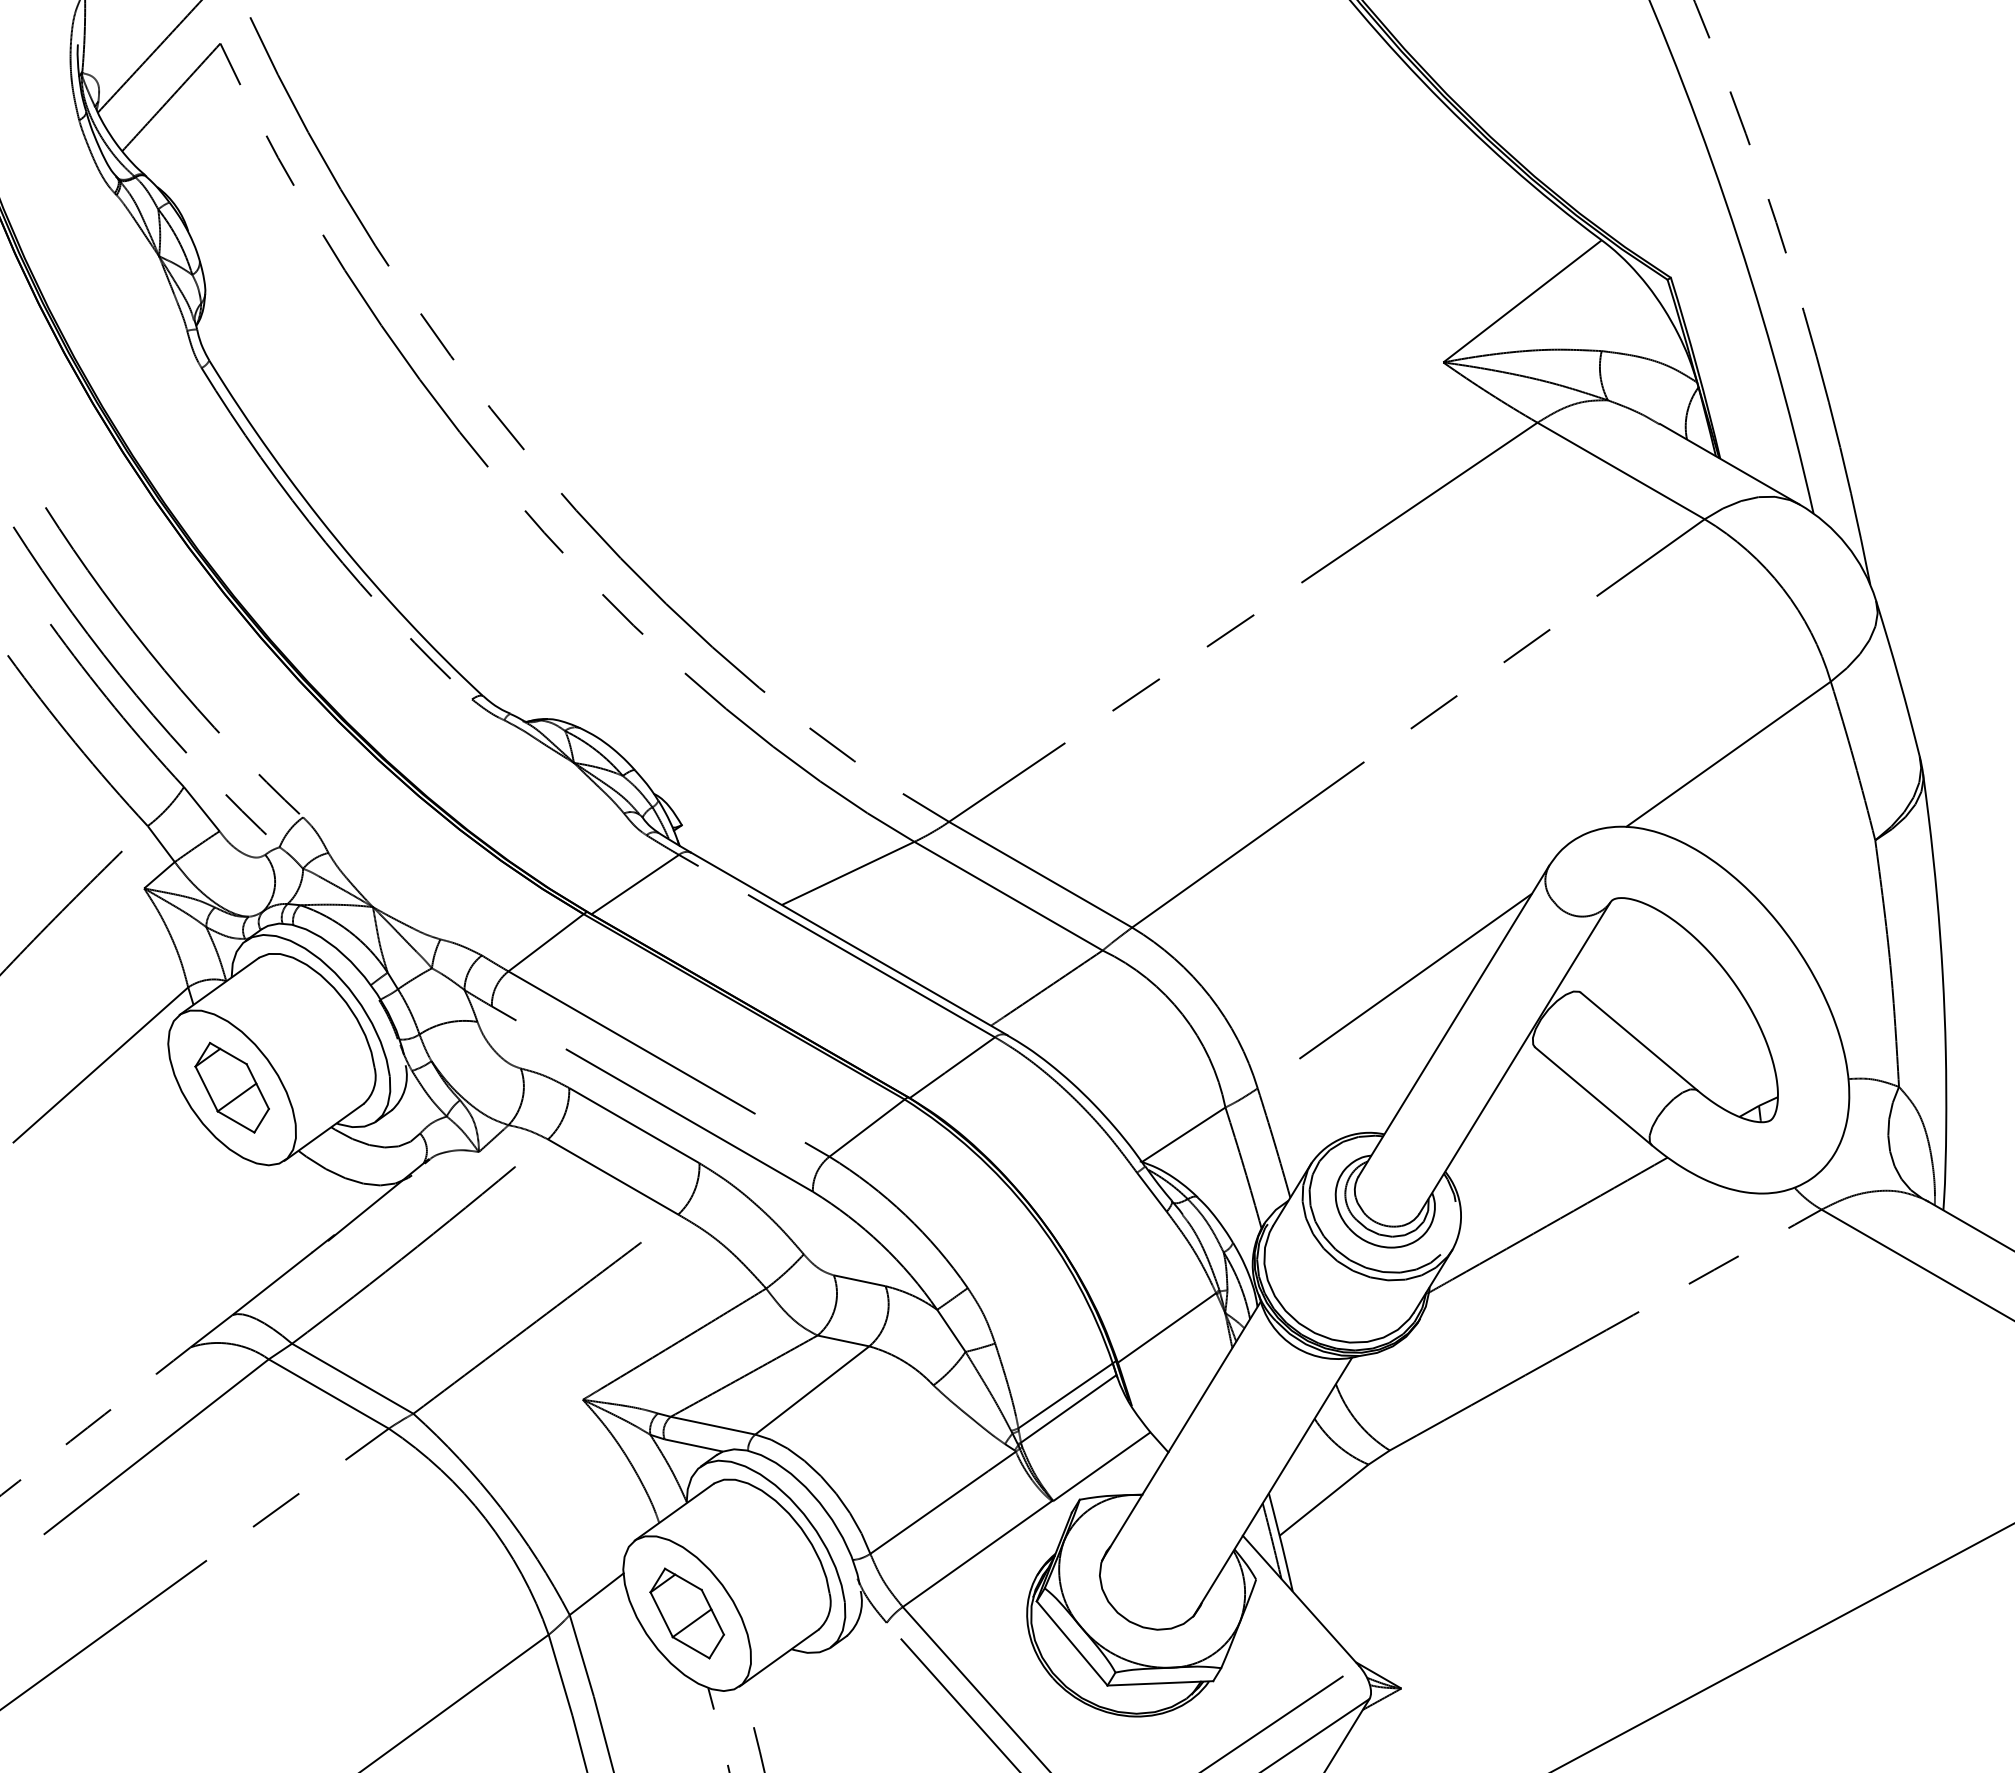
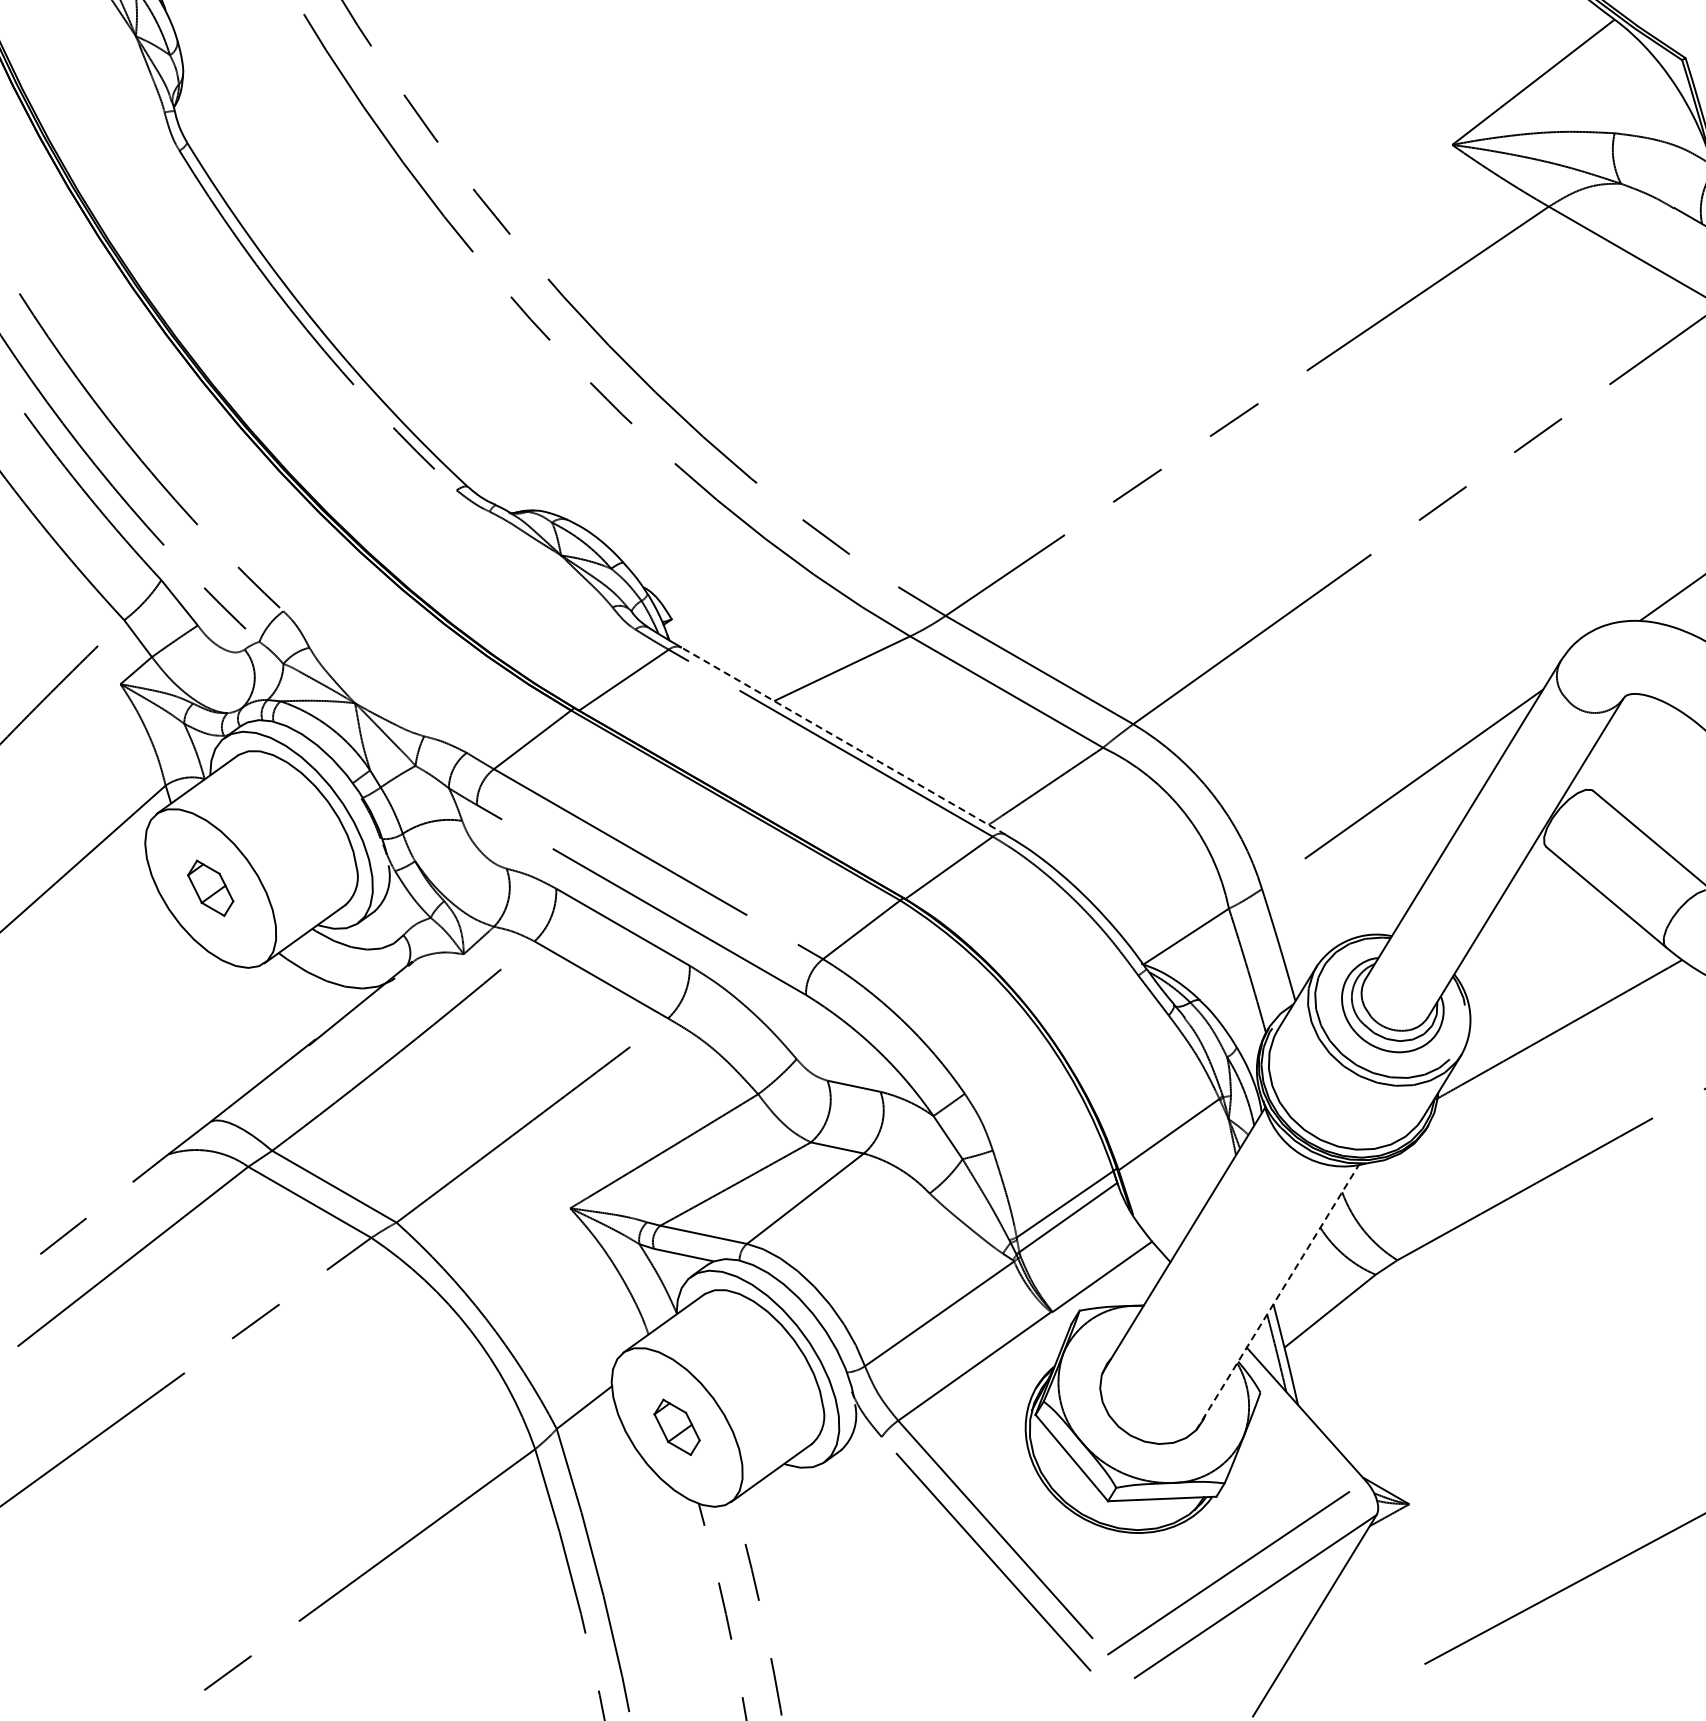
line: (849, 943) -> (843, 740), solid -> dashed
part: (231, 1087) -> (210, 888), size x0.6
line: (1272, 1487) -> (1277, 1298), solid -> dashed
part: (686, 1613) -> (676, 1427), size x0.6

